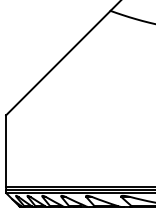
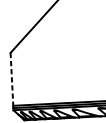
line: (6, 151) -> (12, 79), solid -> dashed

